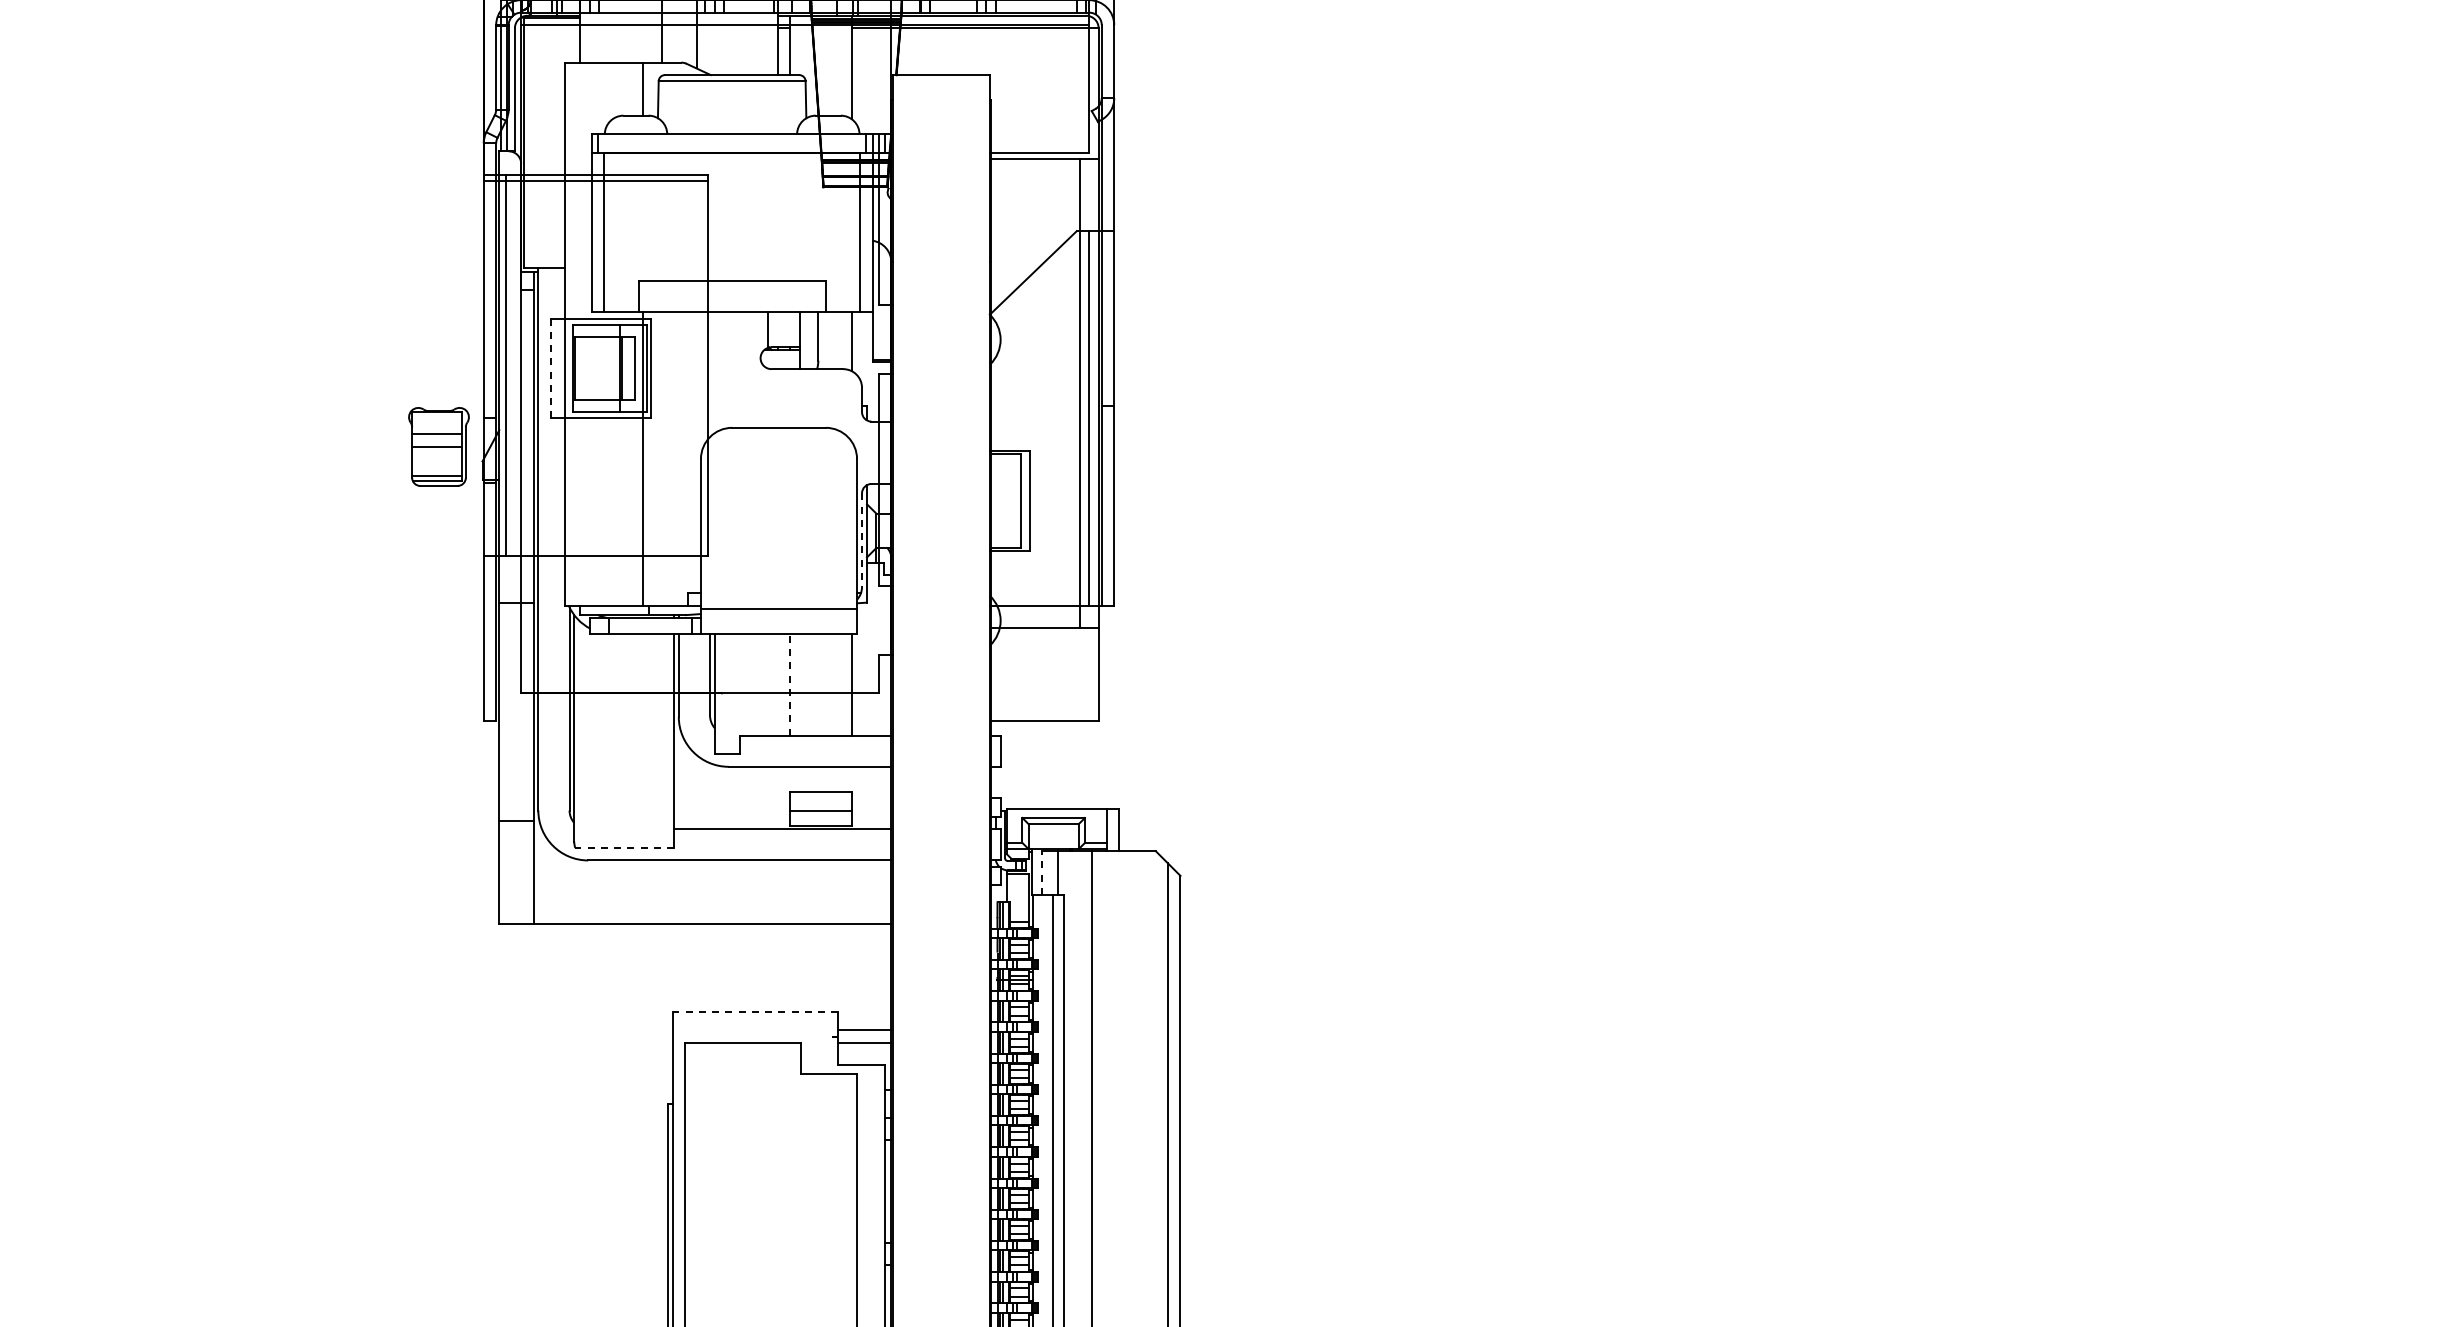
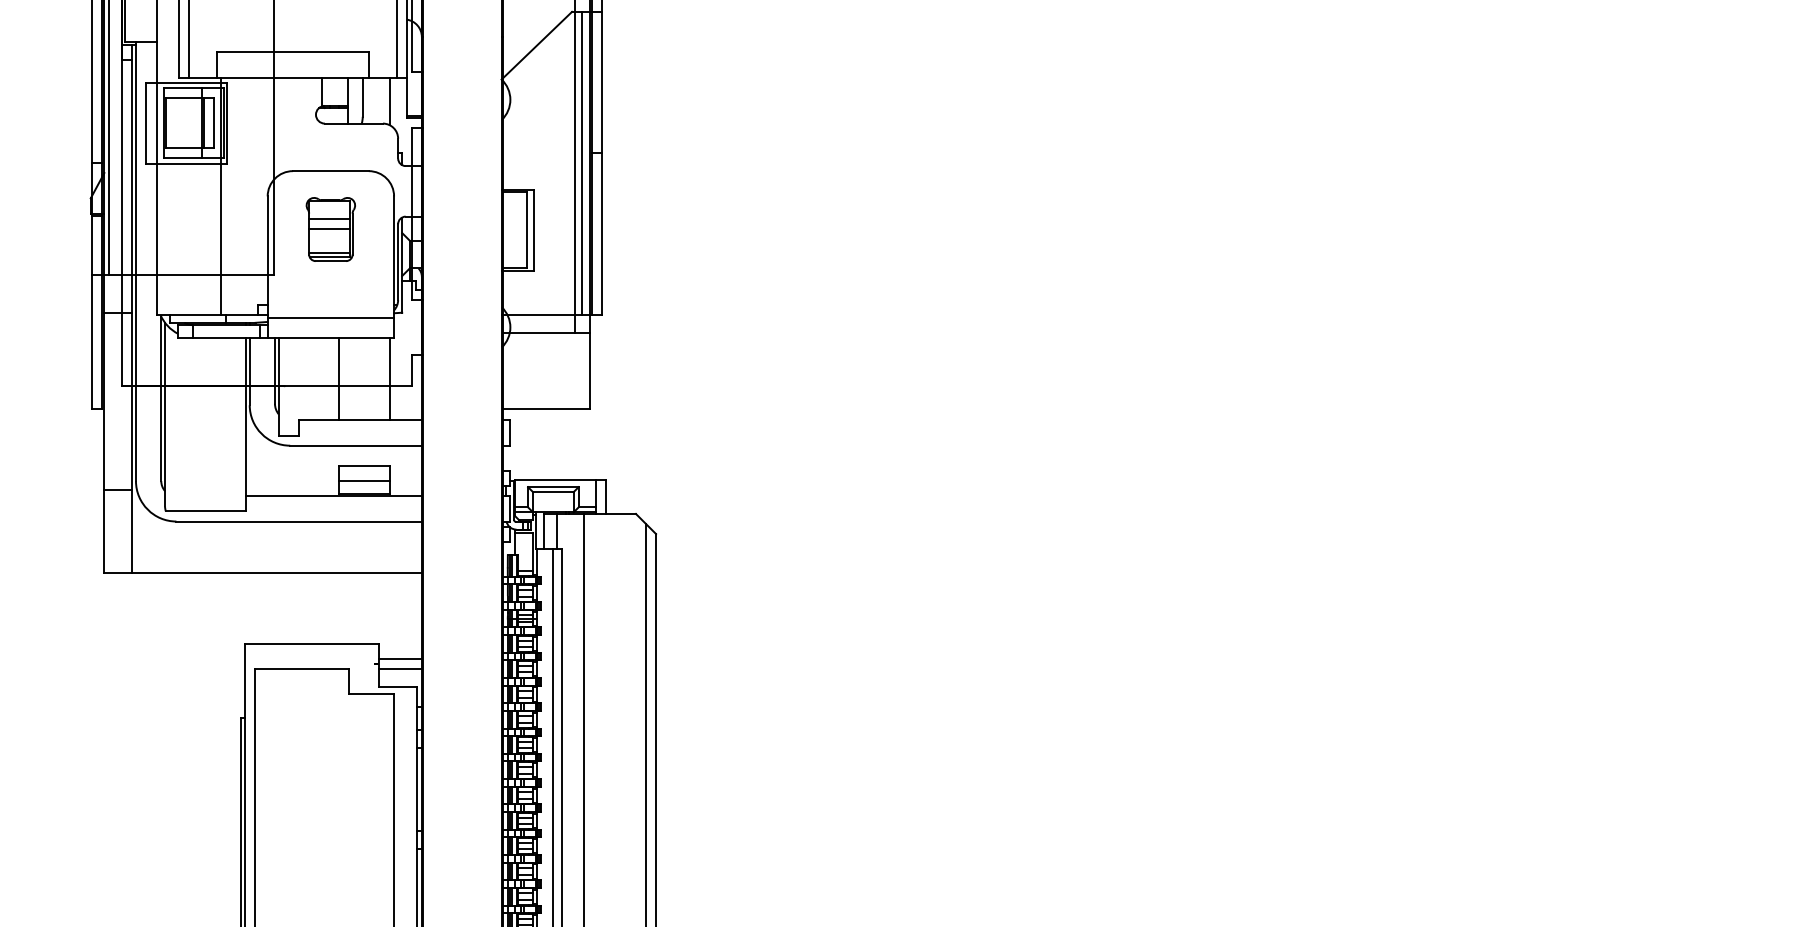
line: (551, 368) -> (146, 123), dashed -> solid
part: (438, 446) -> (330, 229), moved
line: (862, 540) -> (398, 262), dashed -> solid
line: (789, 684) -> (339, 379), dashed -> solid
line: (624, 847) -> (205, 511), dashed -> solid
line: (1041, 872) -> (543, 531), dashed -> solid
line: (755, 1011) -> (311, 643), dashed -> solid

